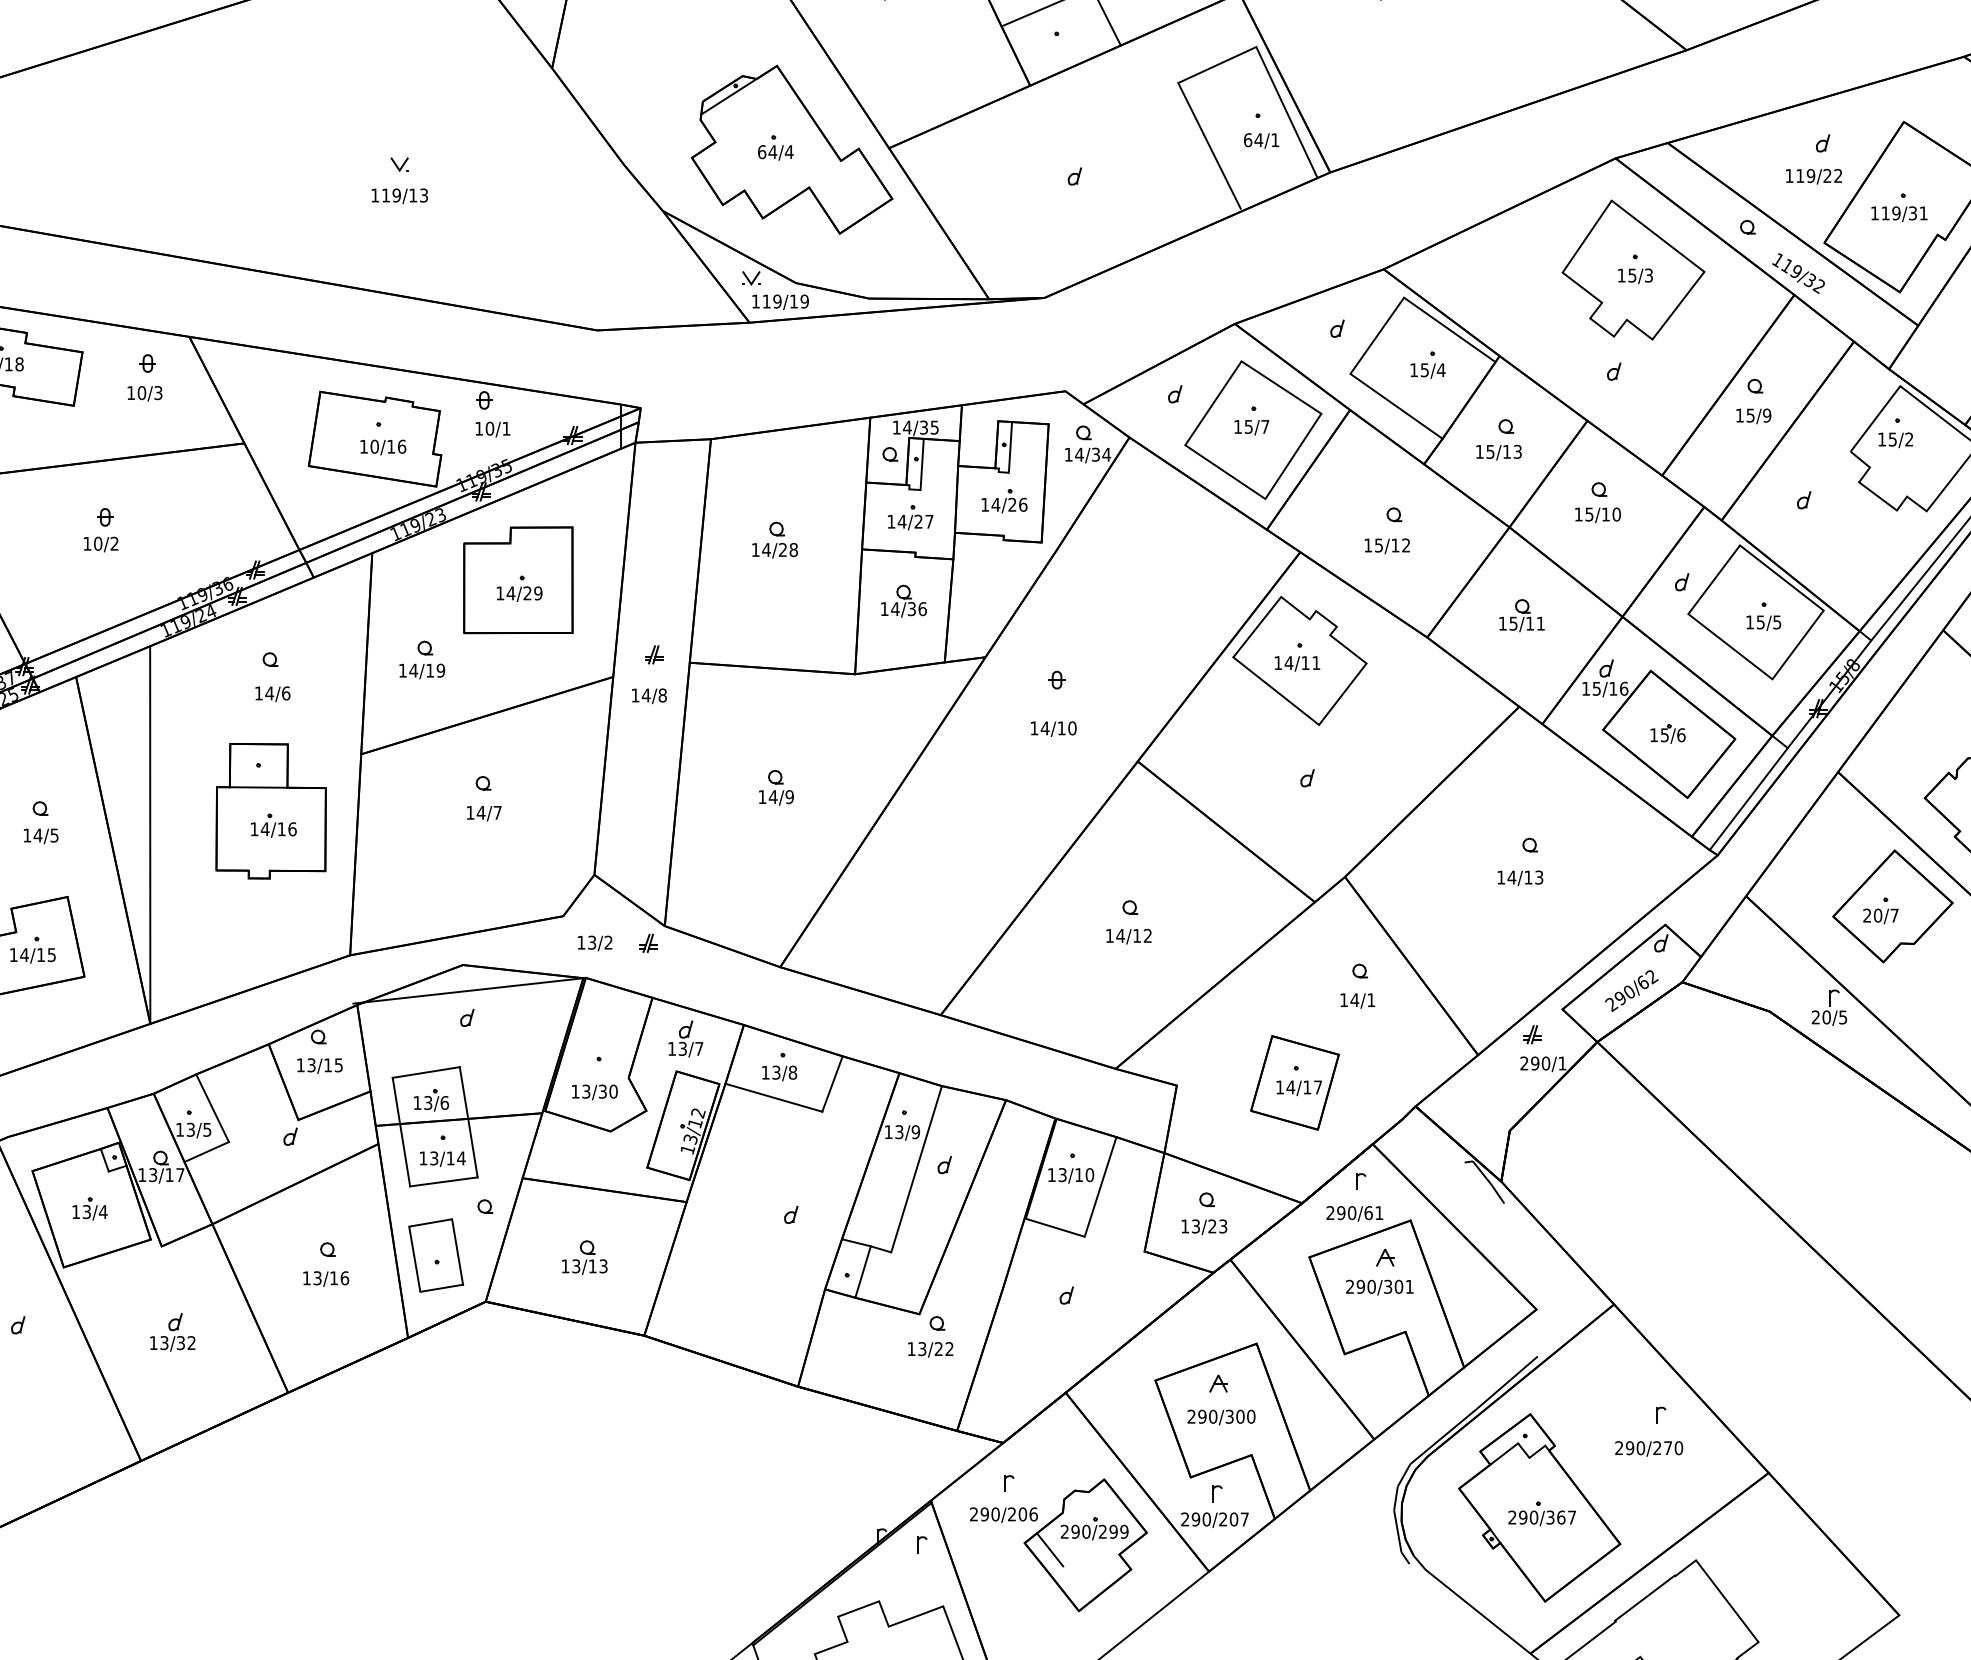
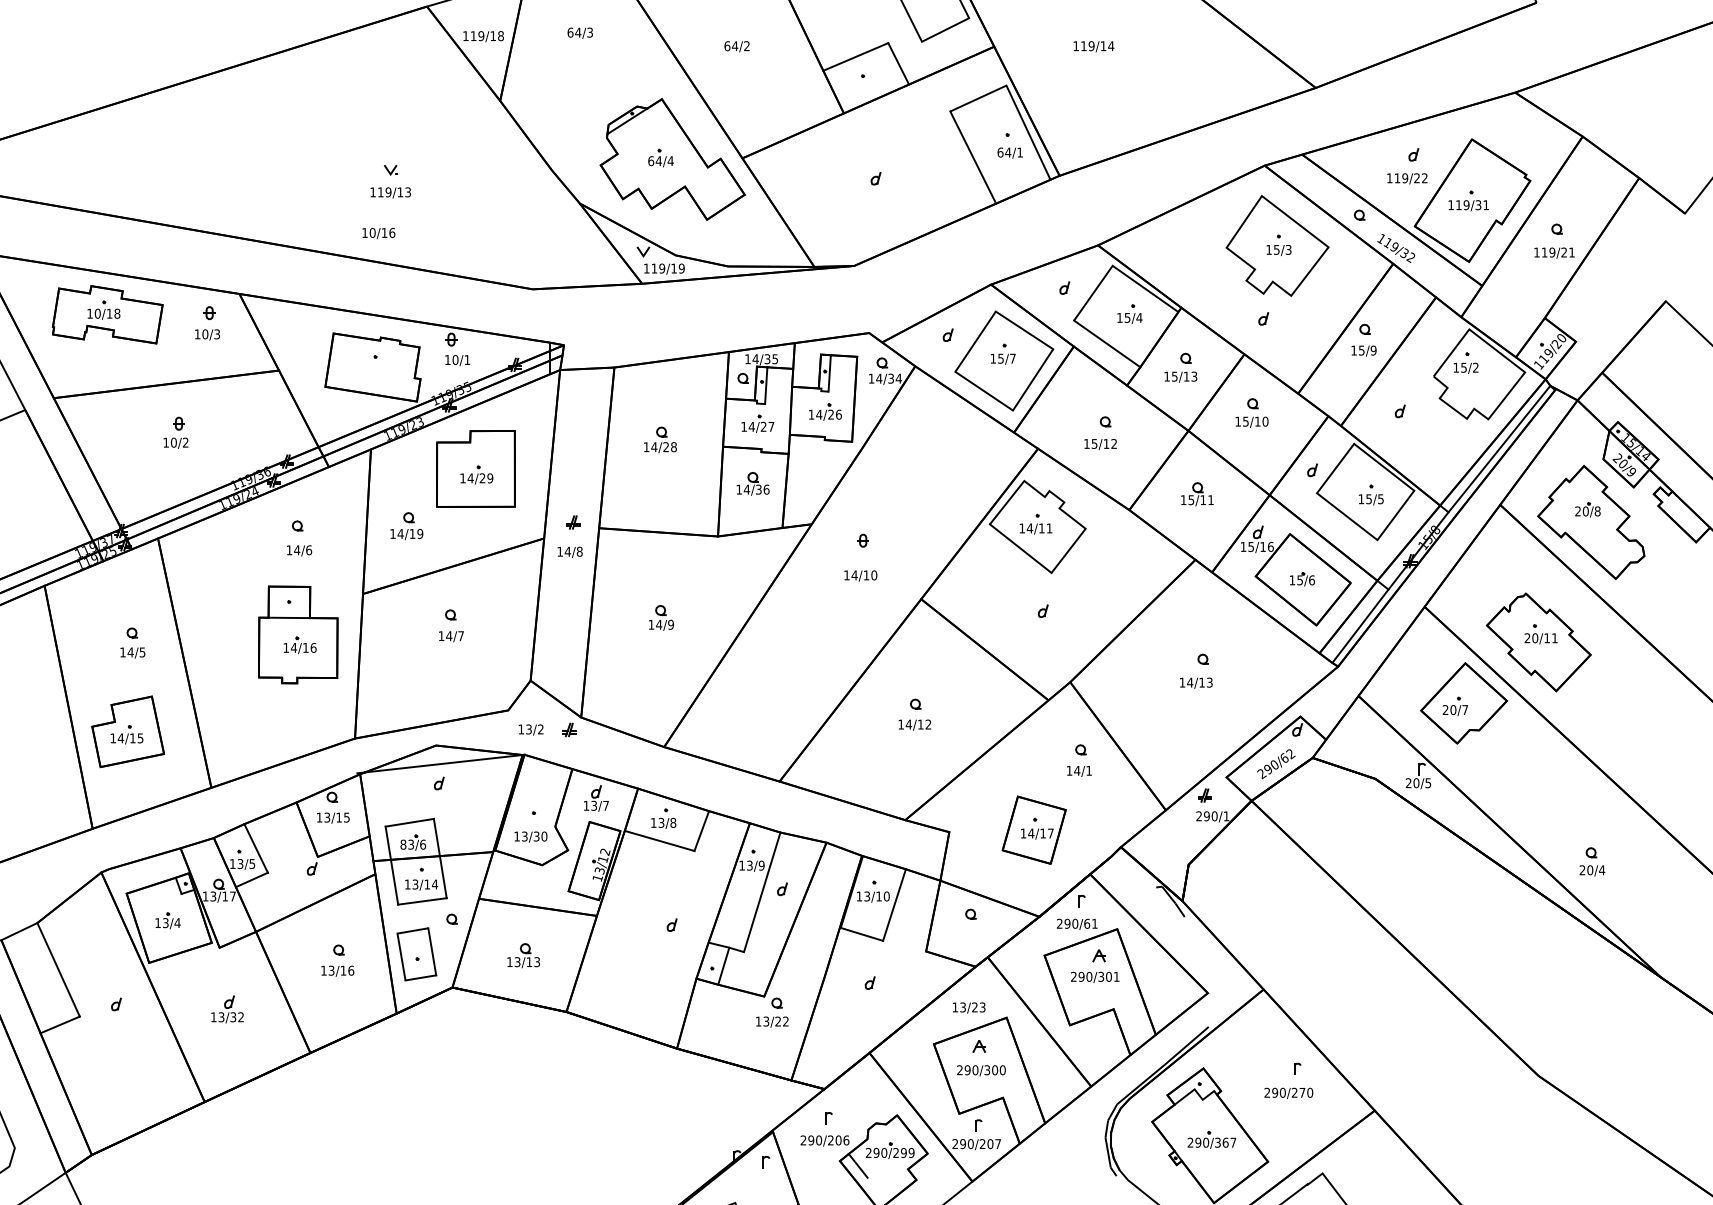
text: (382, 447) -> (378, 233), moved
line: (150, 834) -> (211, 651), removed
text: (417, 1102) -> (403, 844), 13/6 -> 83/6
text: (1203, 1226) -> (968, 1007), moved

